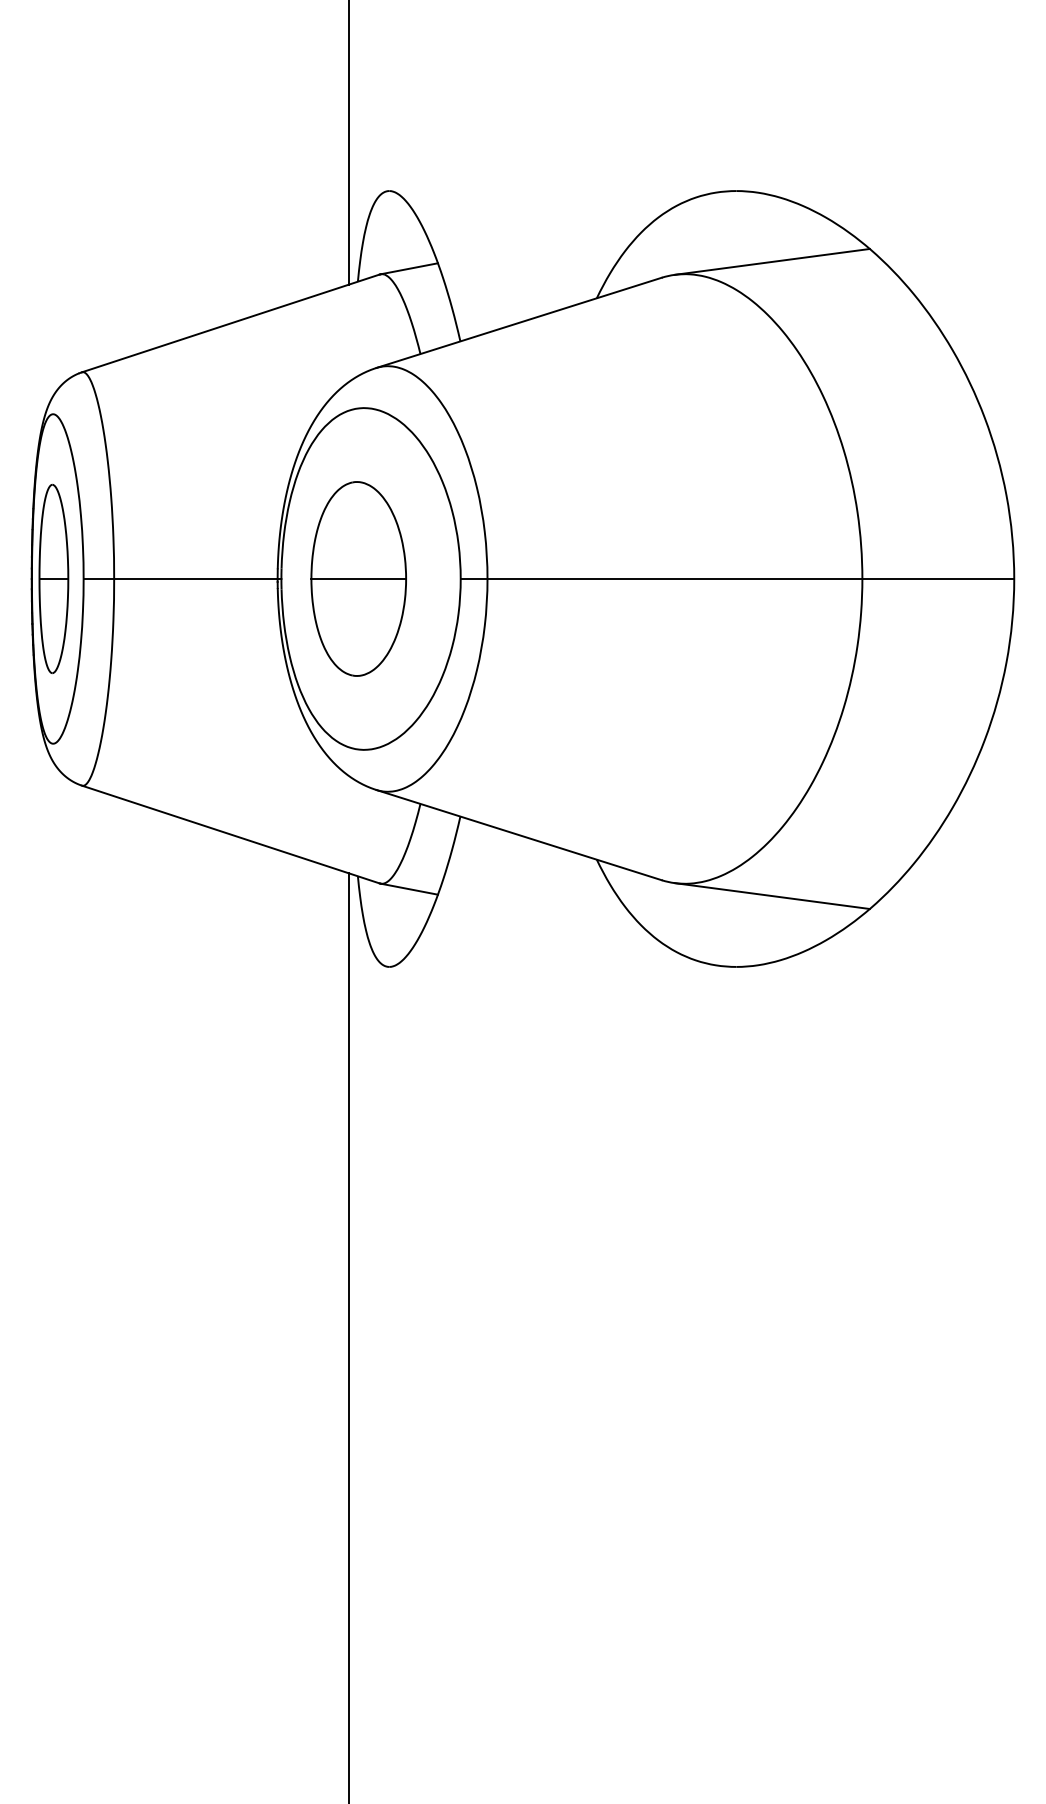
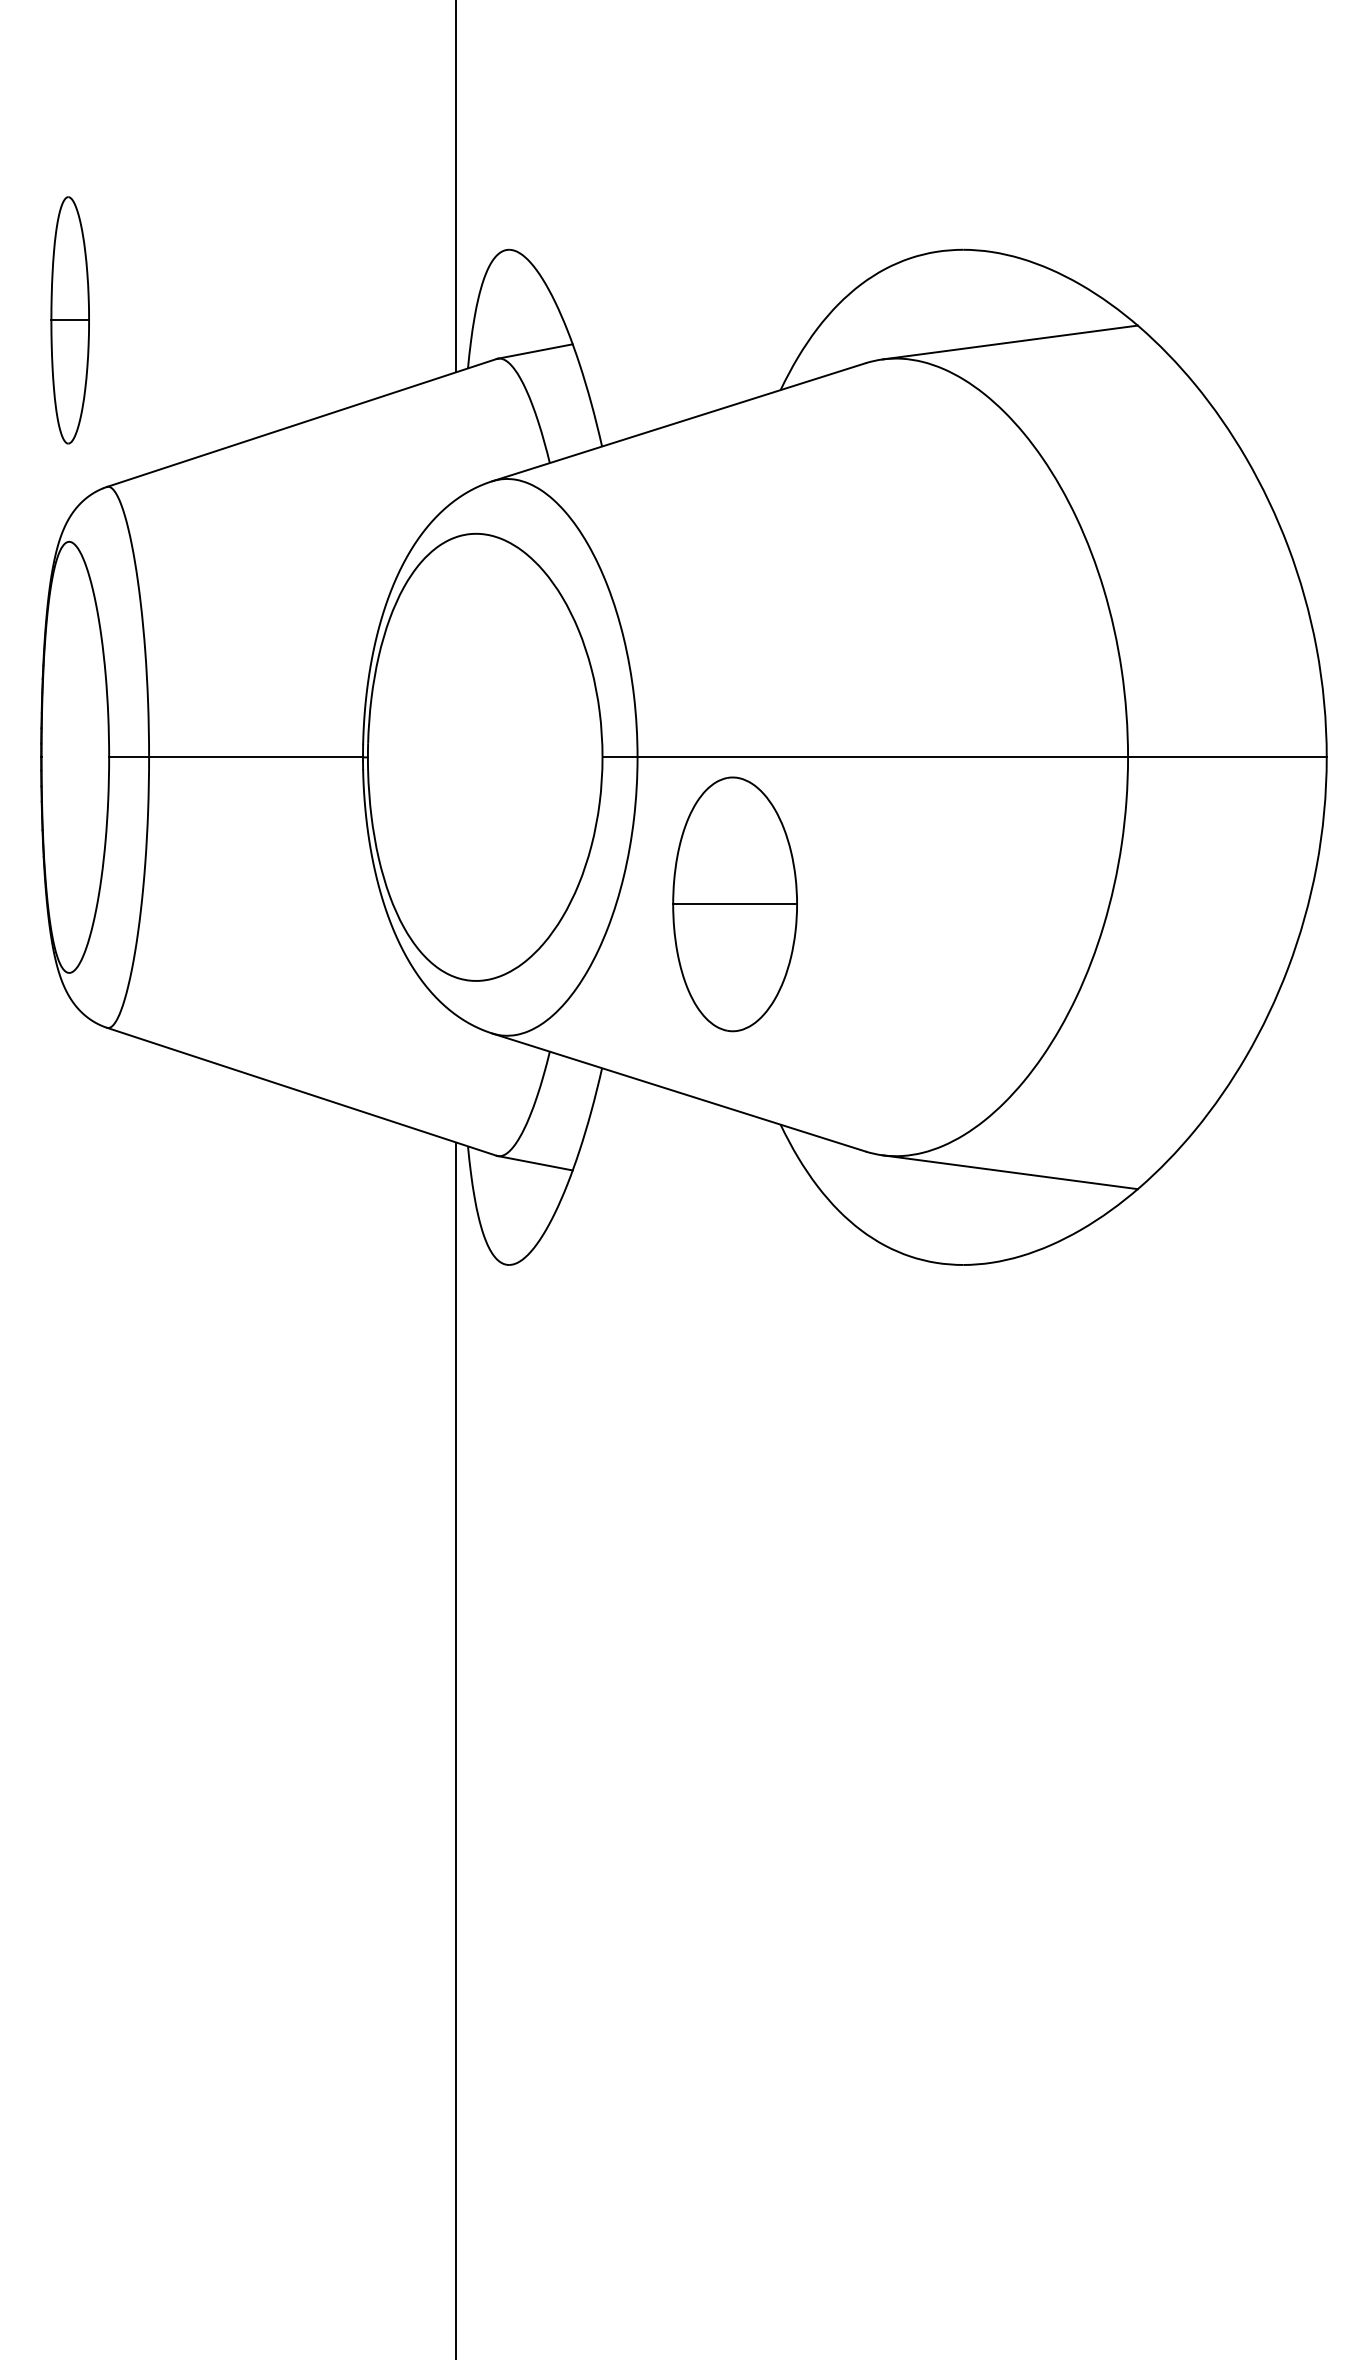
part: (53, 579) -> (69, 320), moved
part: (358, 579) -> (734, 904), moved

